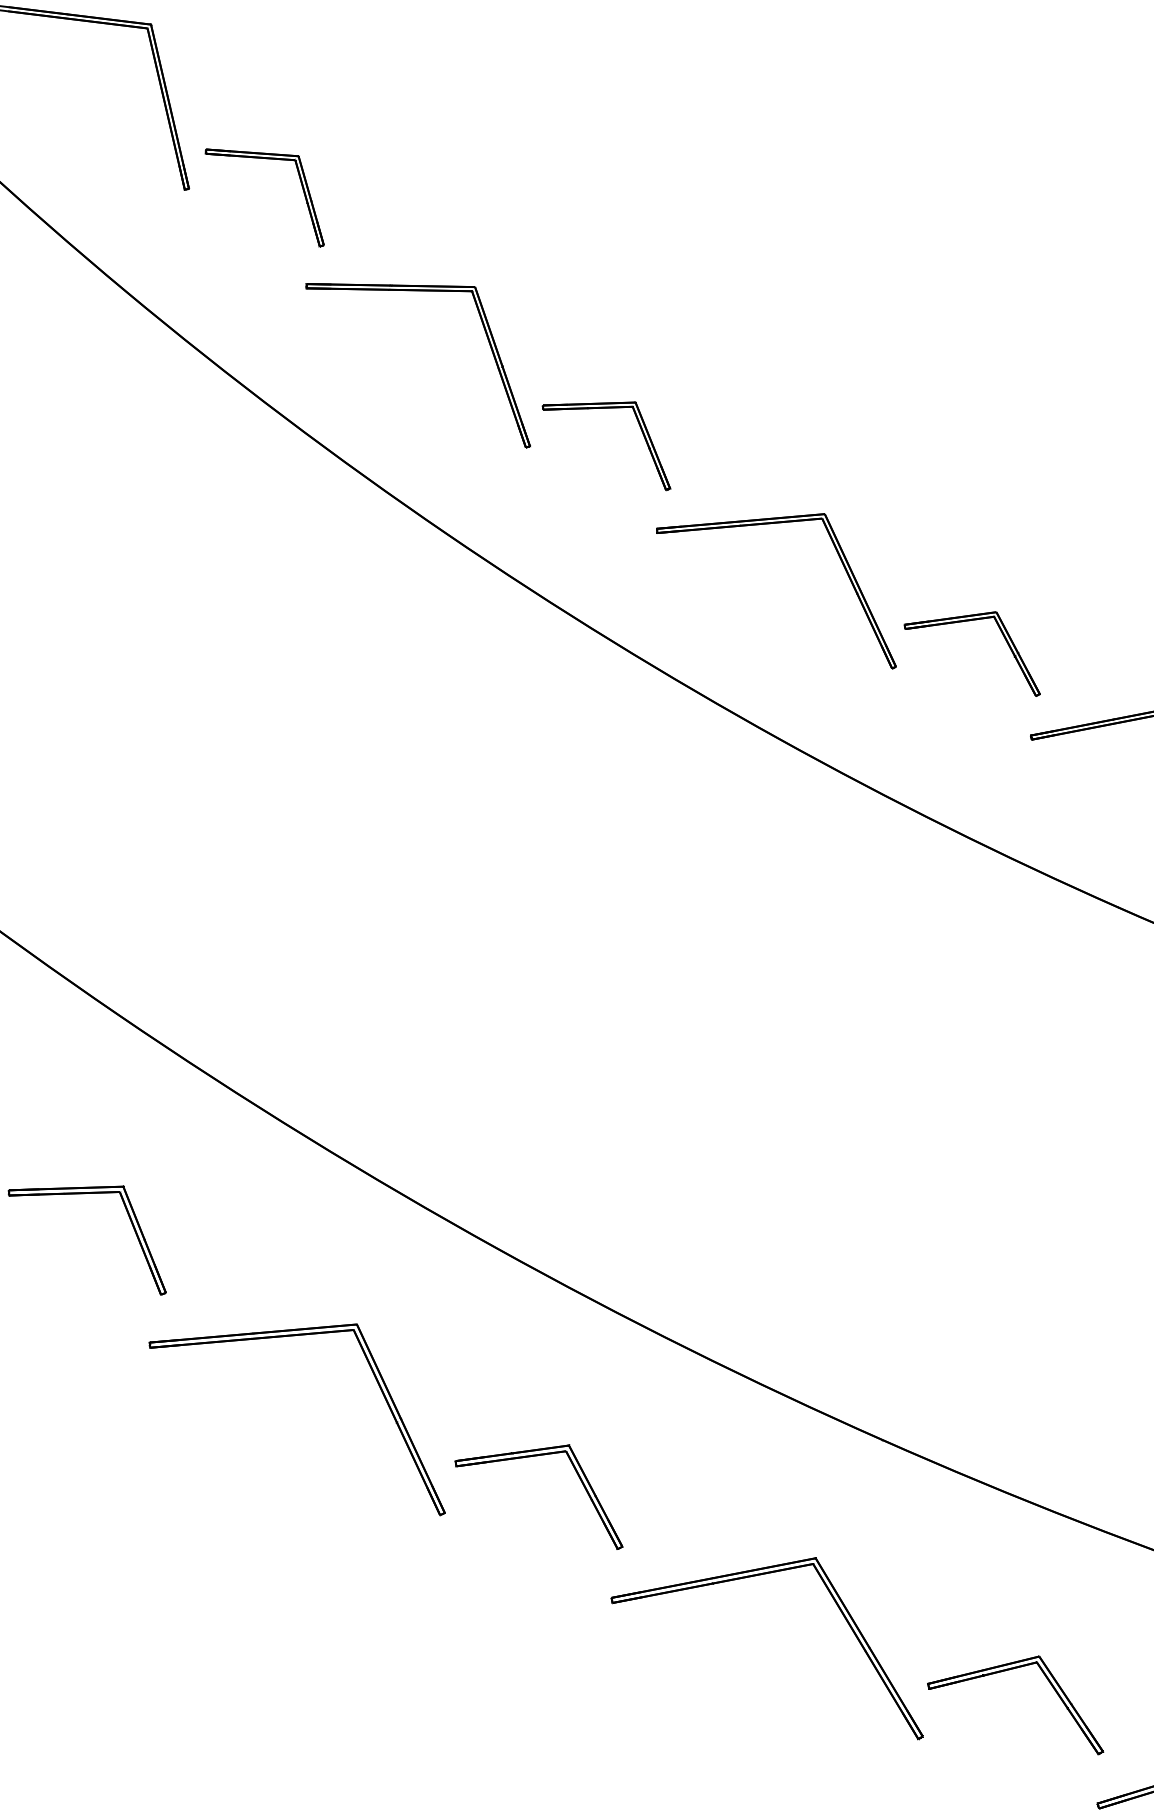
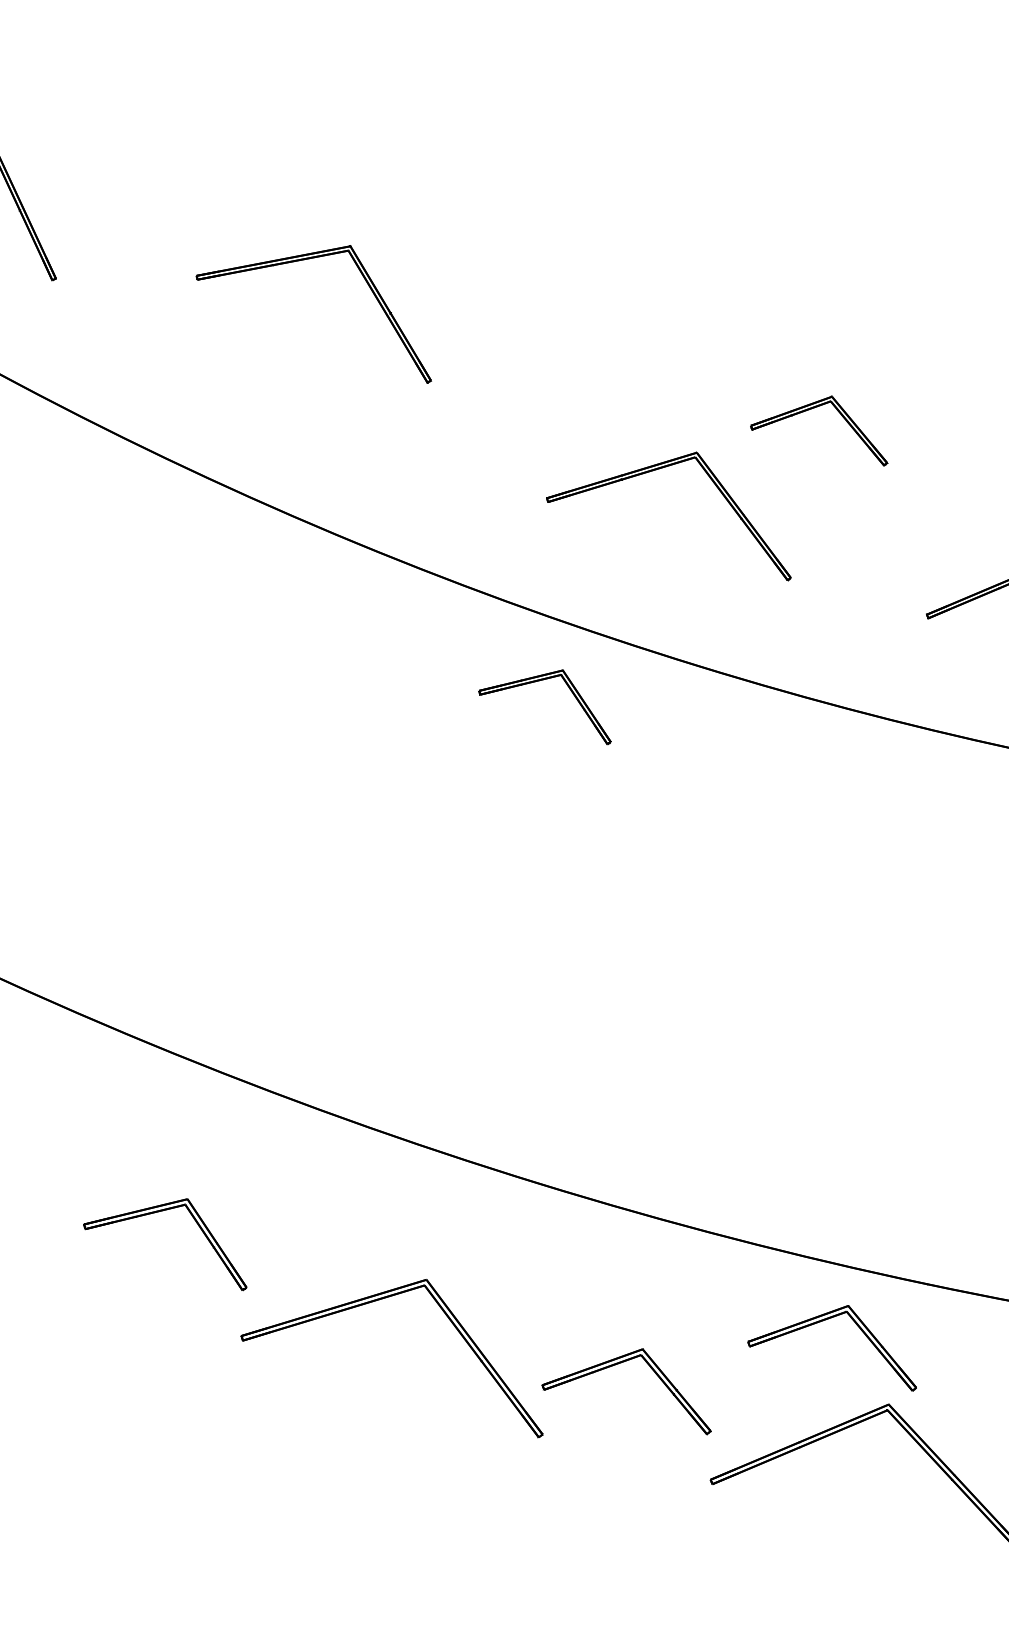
part: (266, 159) -> (120, 237), removed
part: (417, 291) -> (298, 261), moved
part: (642, 434) -> (575, 698), moved
part: (969, 621) -> (809, 410), moved
part: (756, 1457) -> (815, 1324), added

